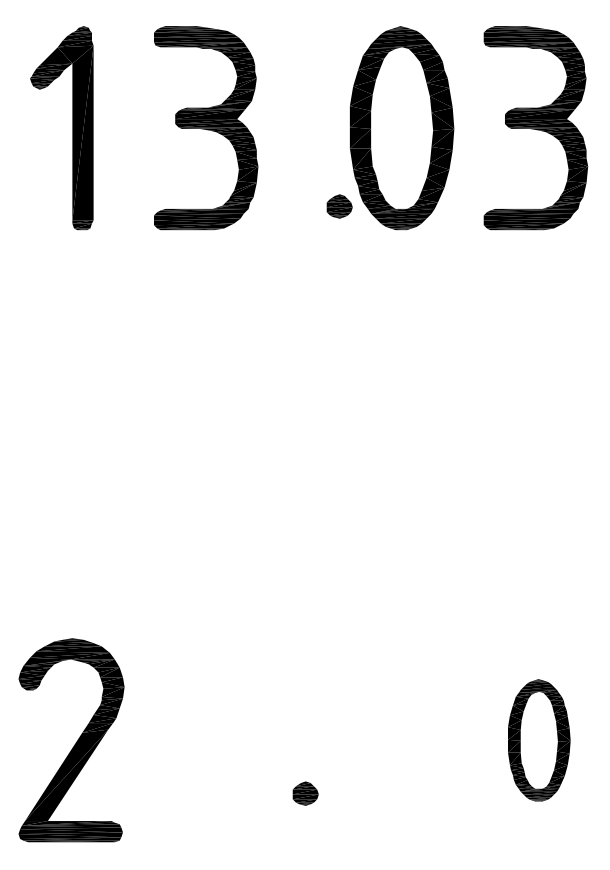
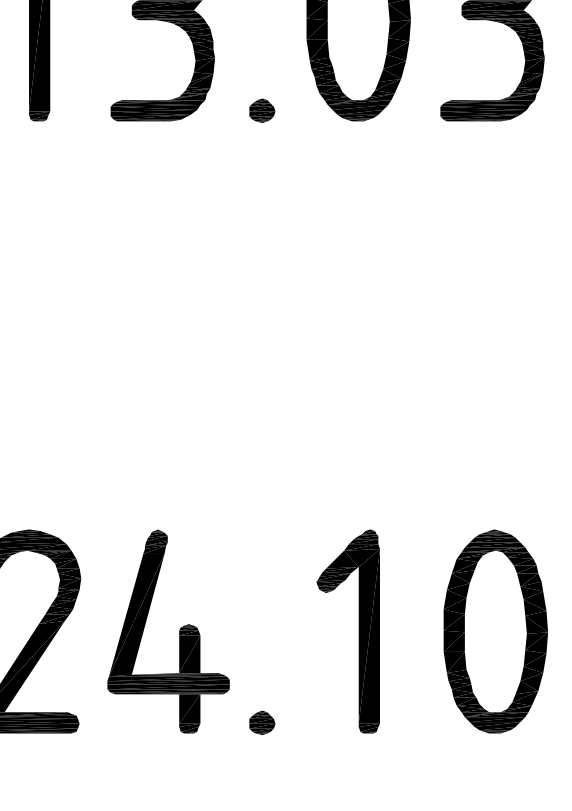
part: (339, 206) -> (262, 110), moved
part: (222, 740) -> (179, 631), added
part: (402, 740) -> (359, 631), added
part: (539, 740) -> (496, 631), size x1.67
part: (305, 793) -> (262, 722), moved

